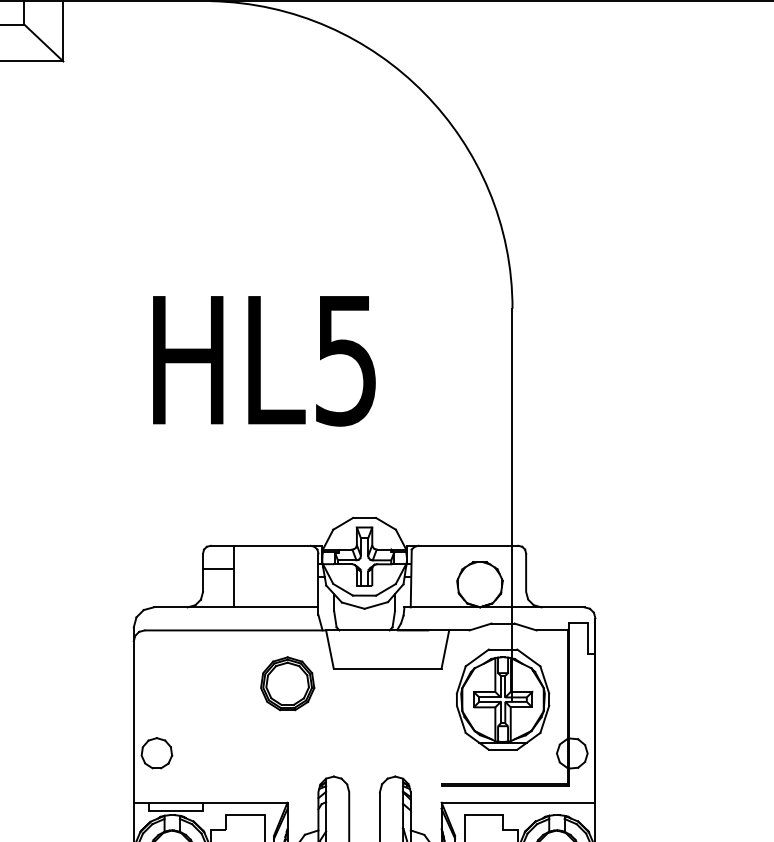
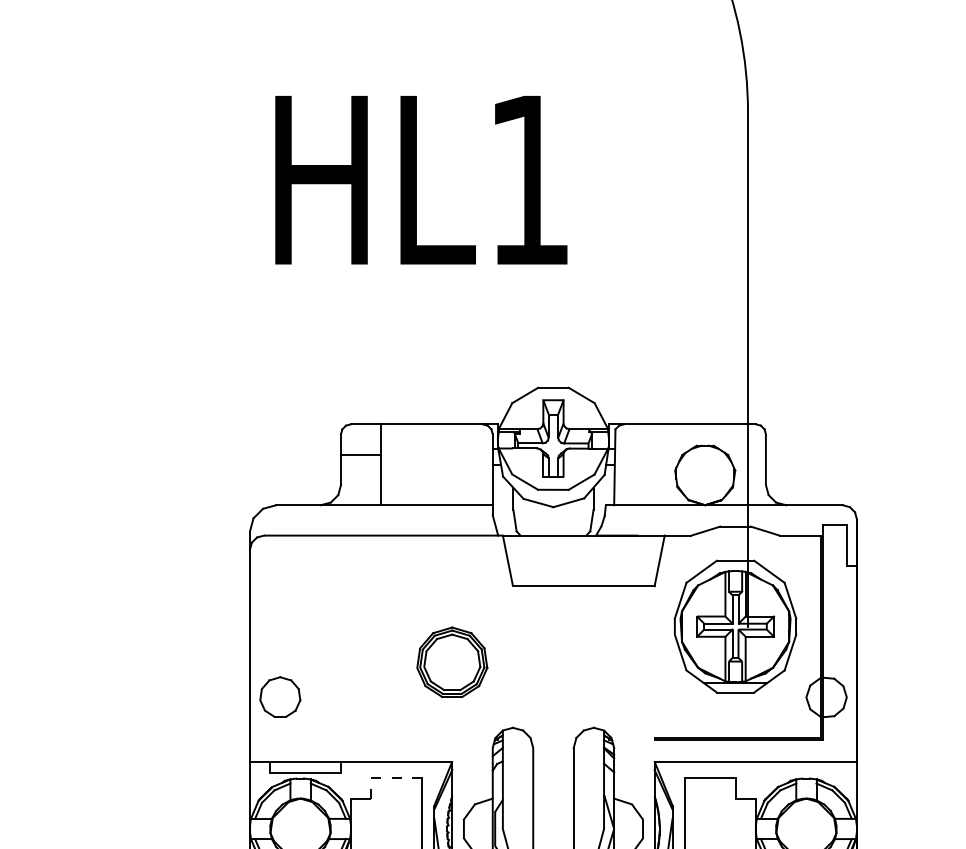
text: (345, 361) -> (528, 181), HL5 -> HL1
part: (287, 683) -> (452, 661), moved
line: (236, 815) -> (385, 778), solid -> dashed

